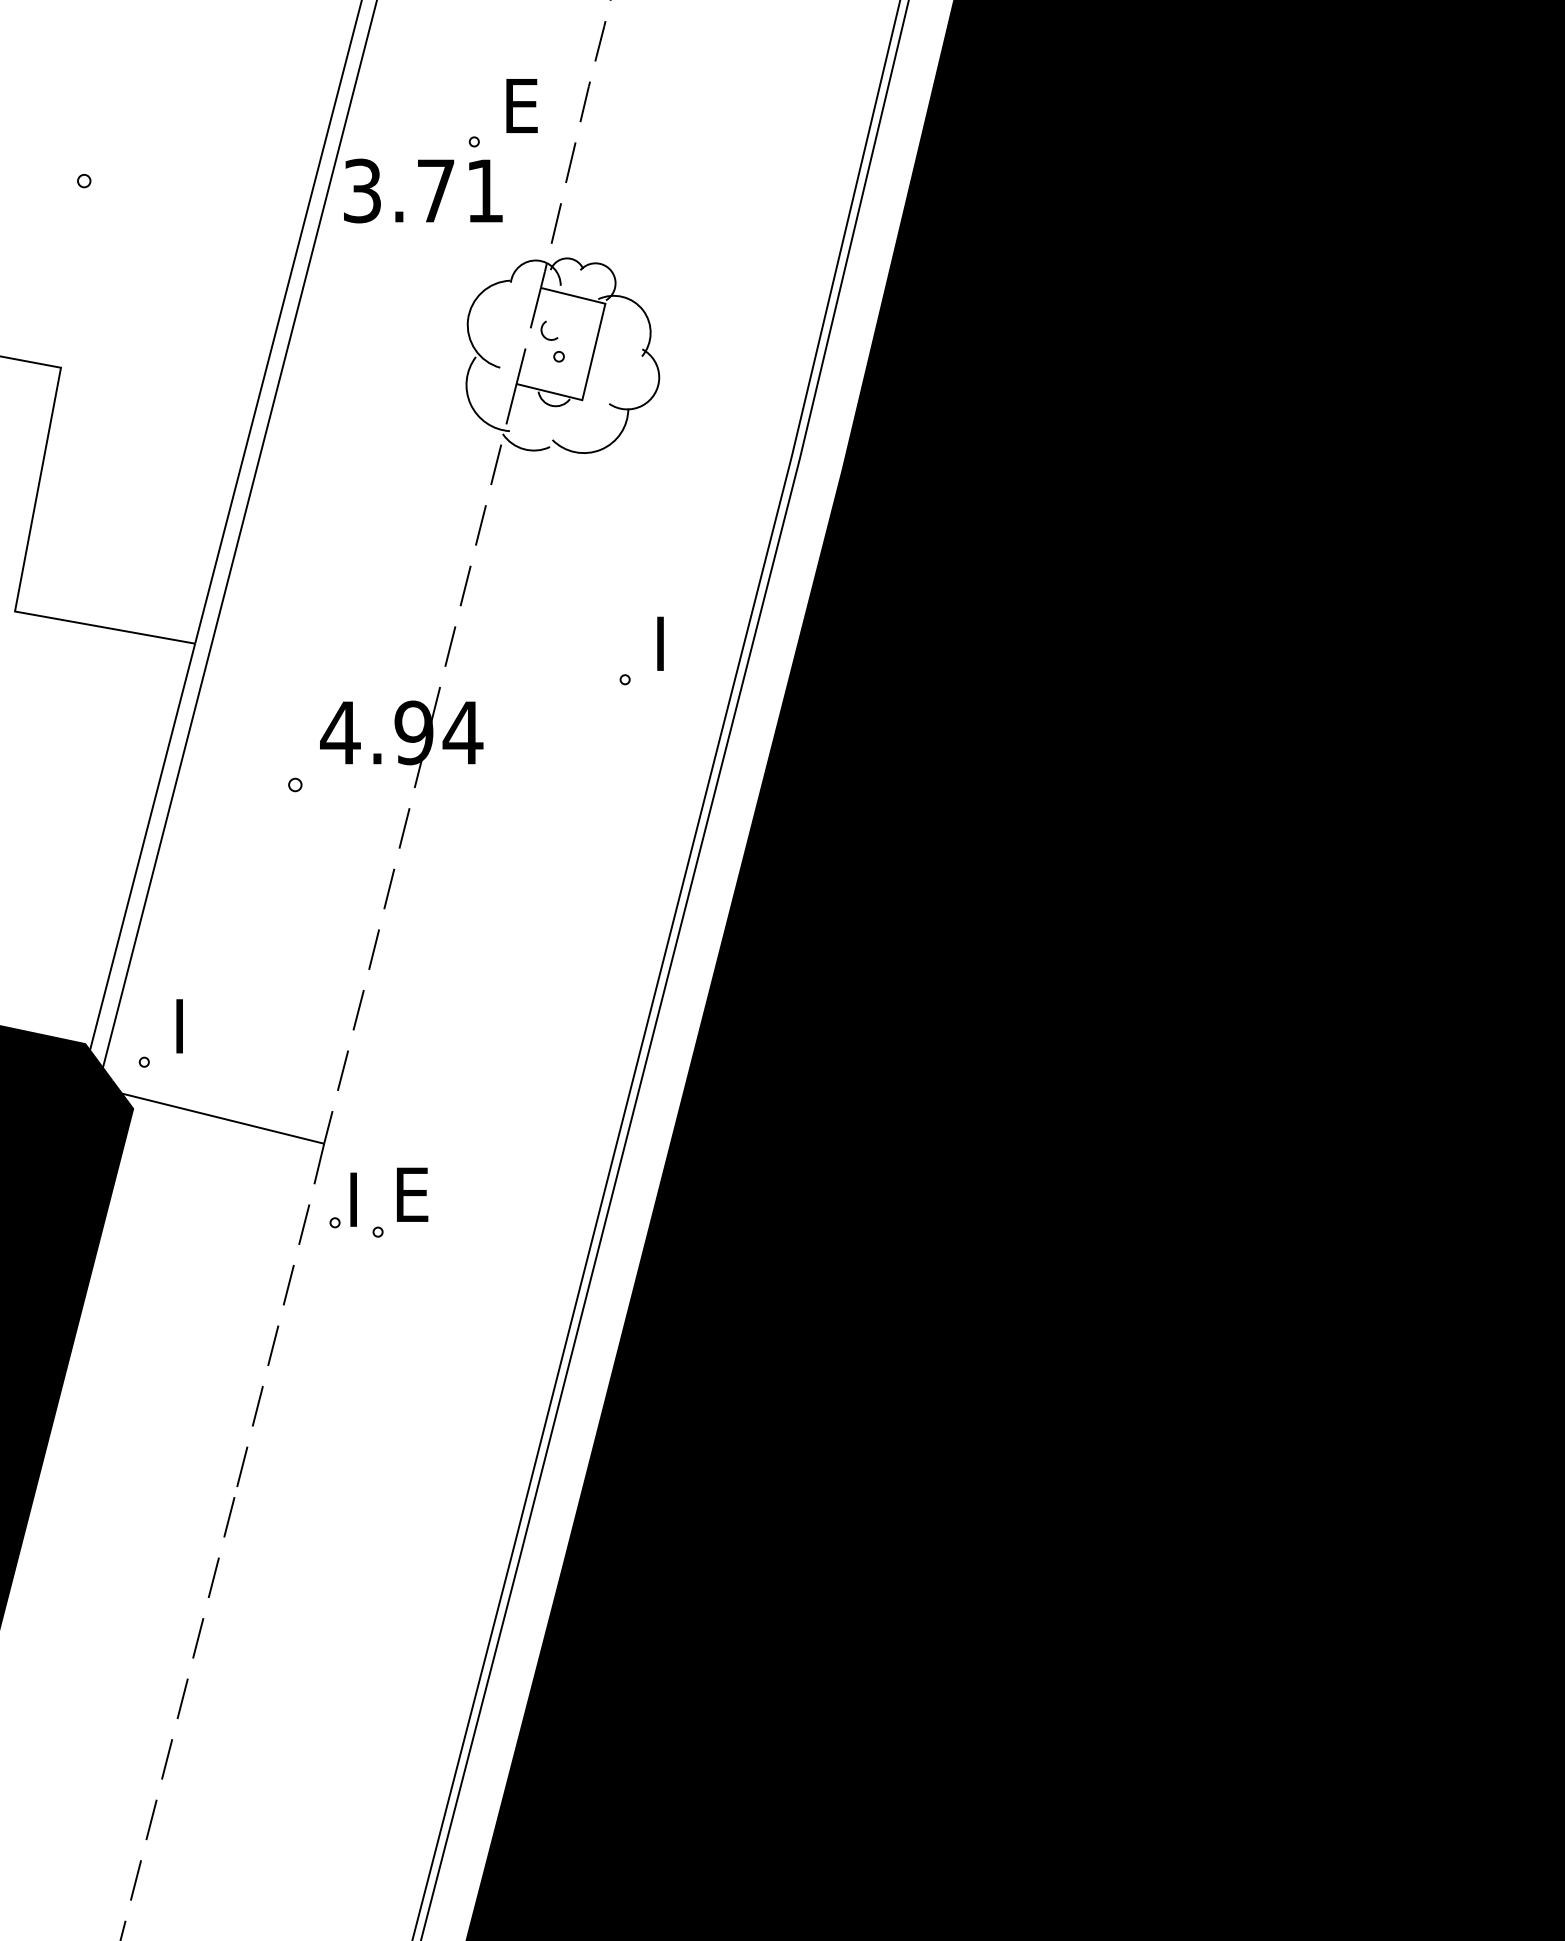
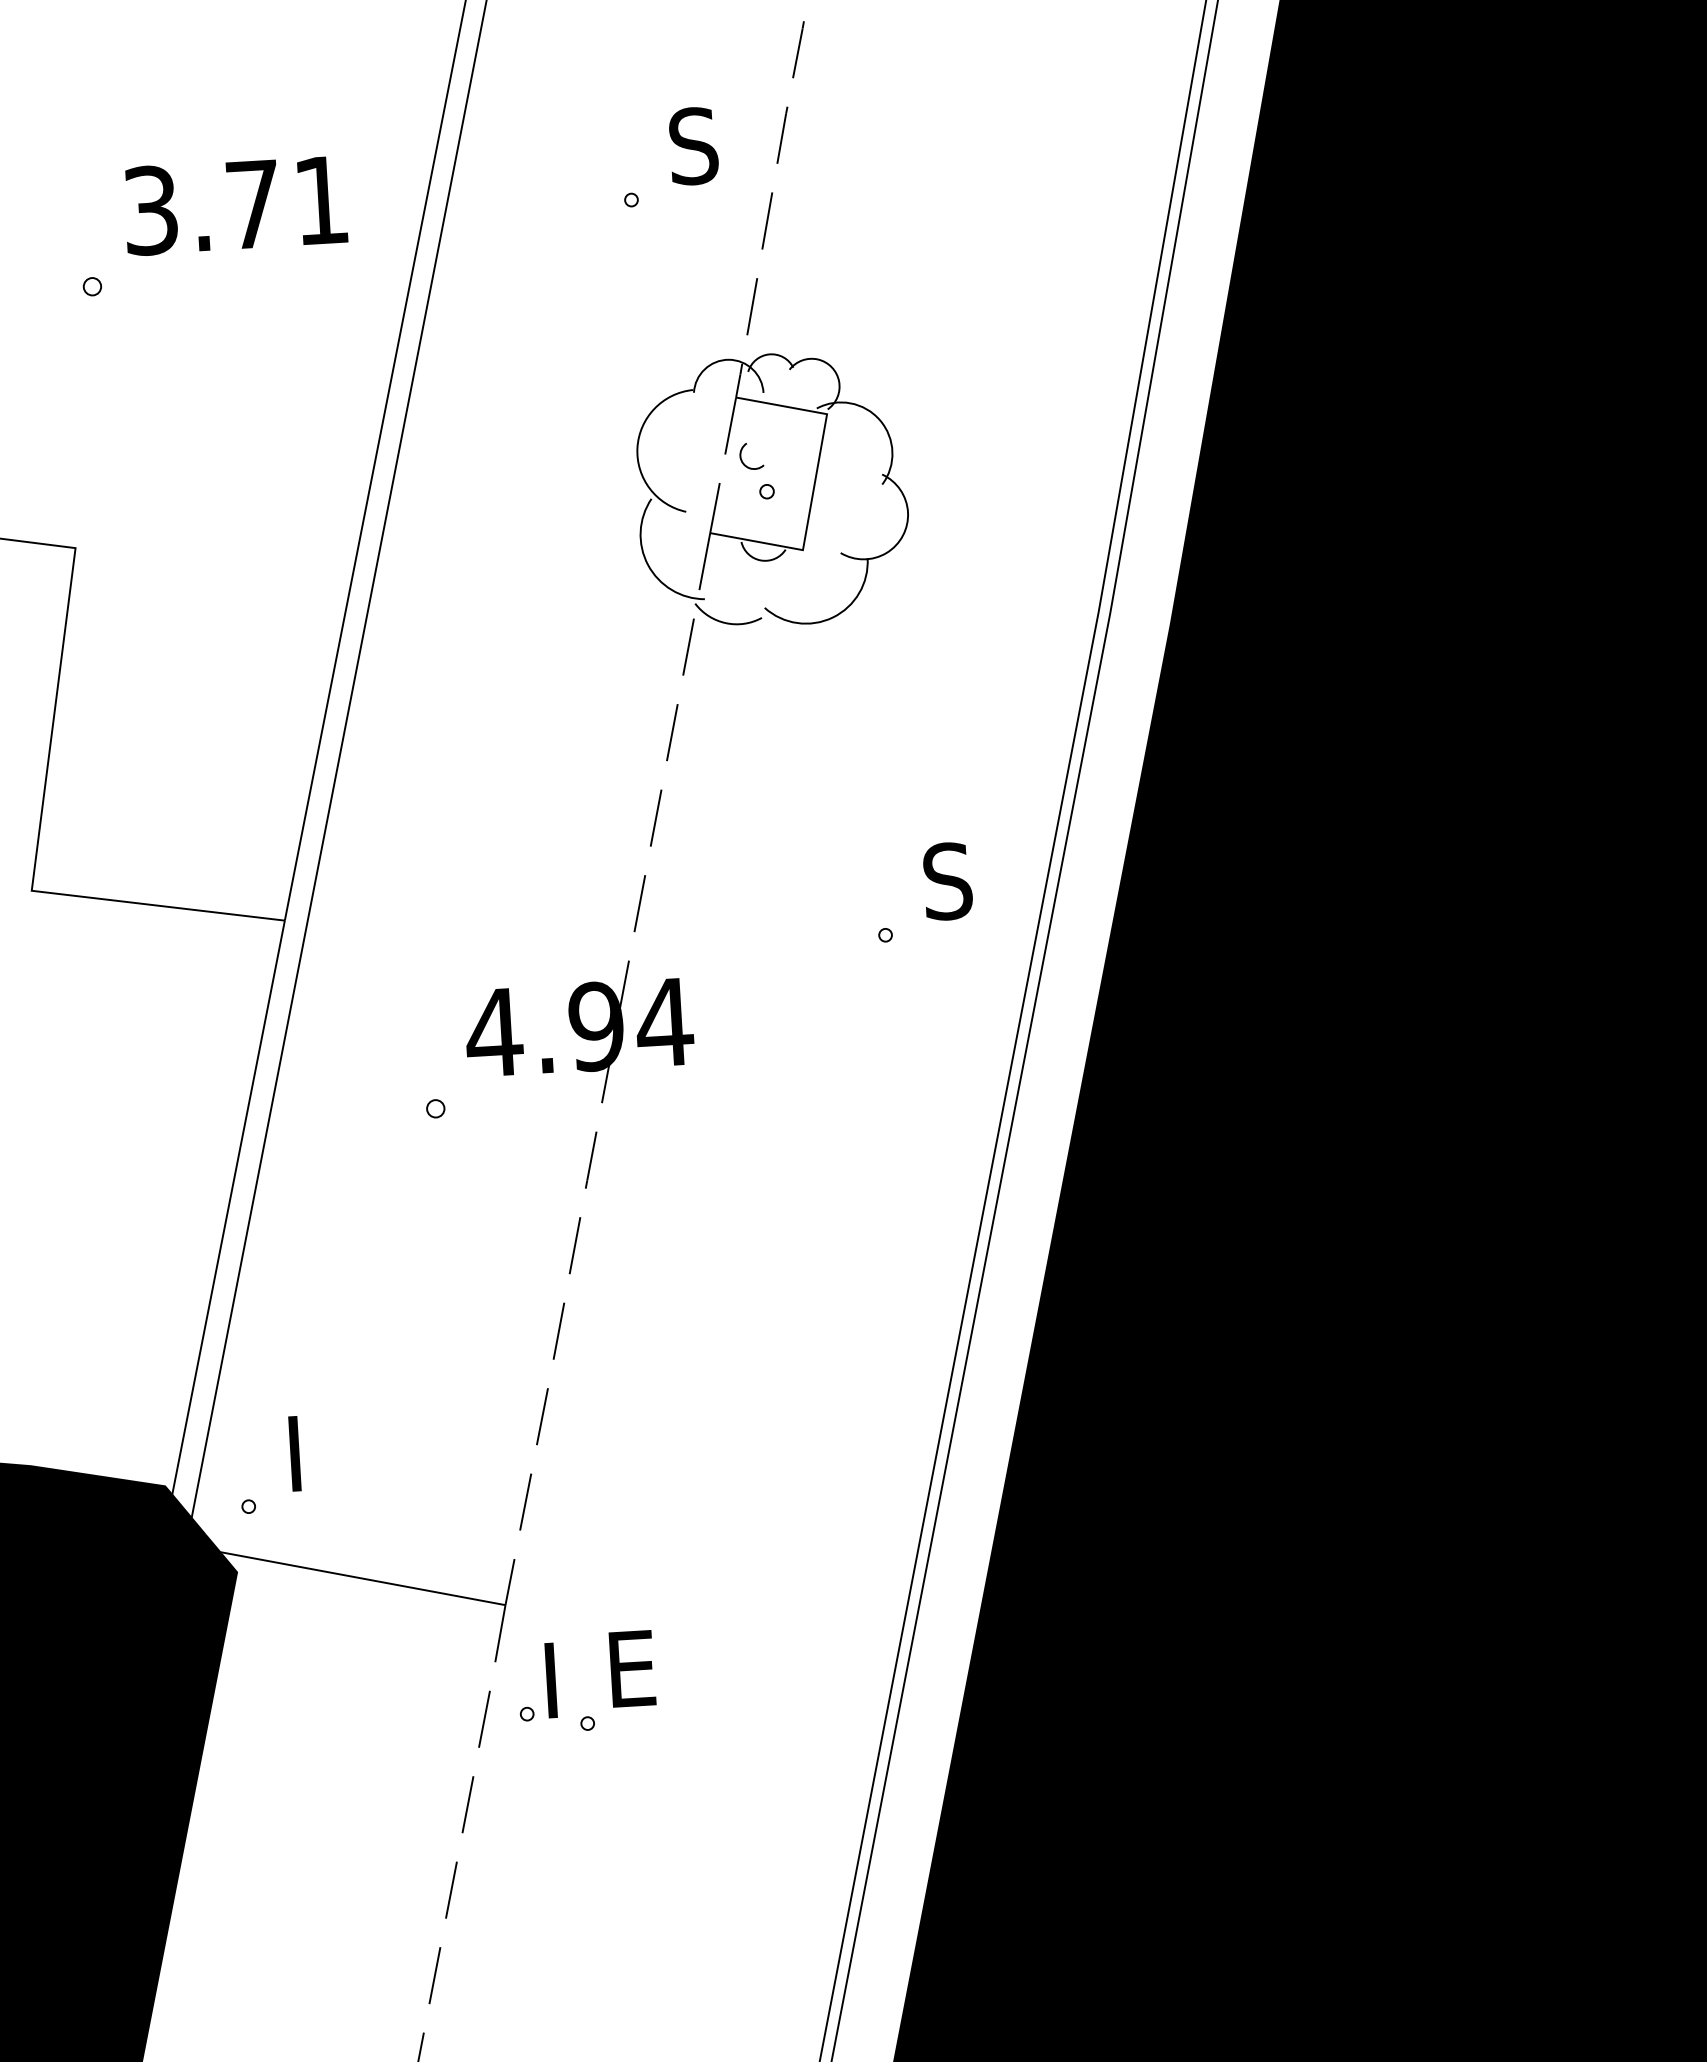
text: (521, 106) -> (694, 146), E -> S
text: (423, 190) -> (235, 204), moved
text: (672, 643) -> (948, 880), I -> S

